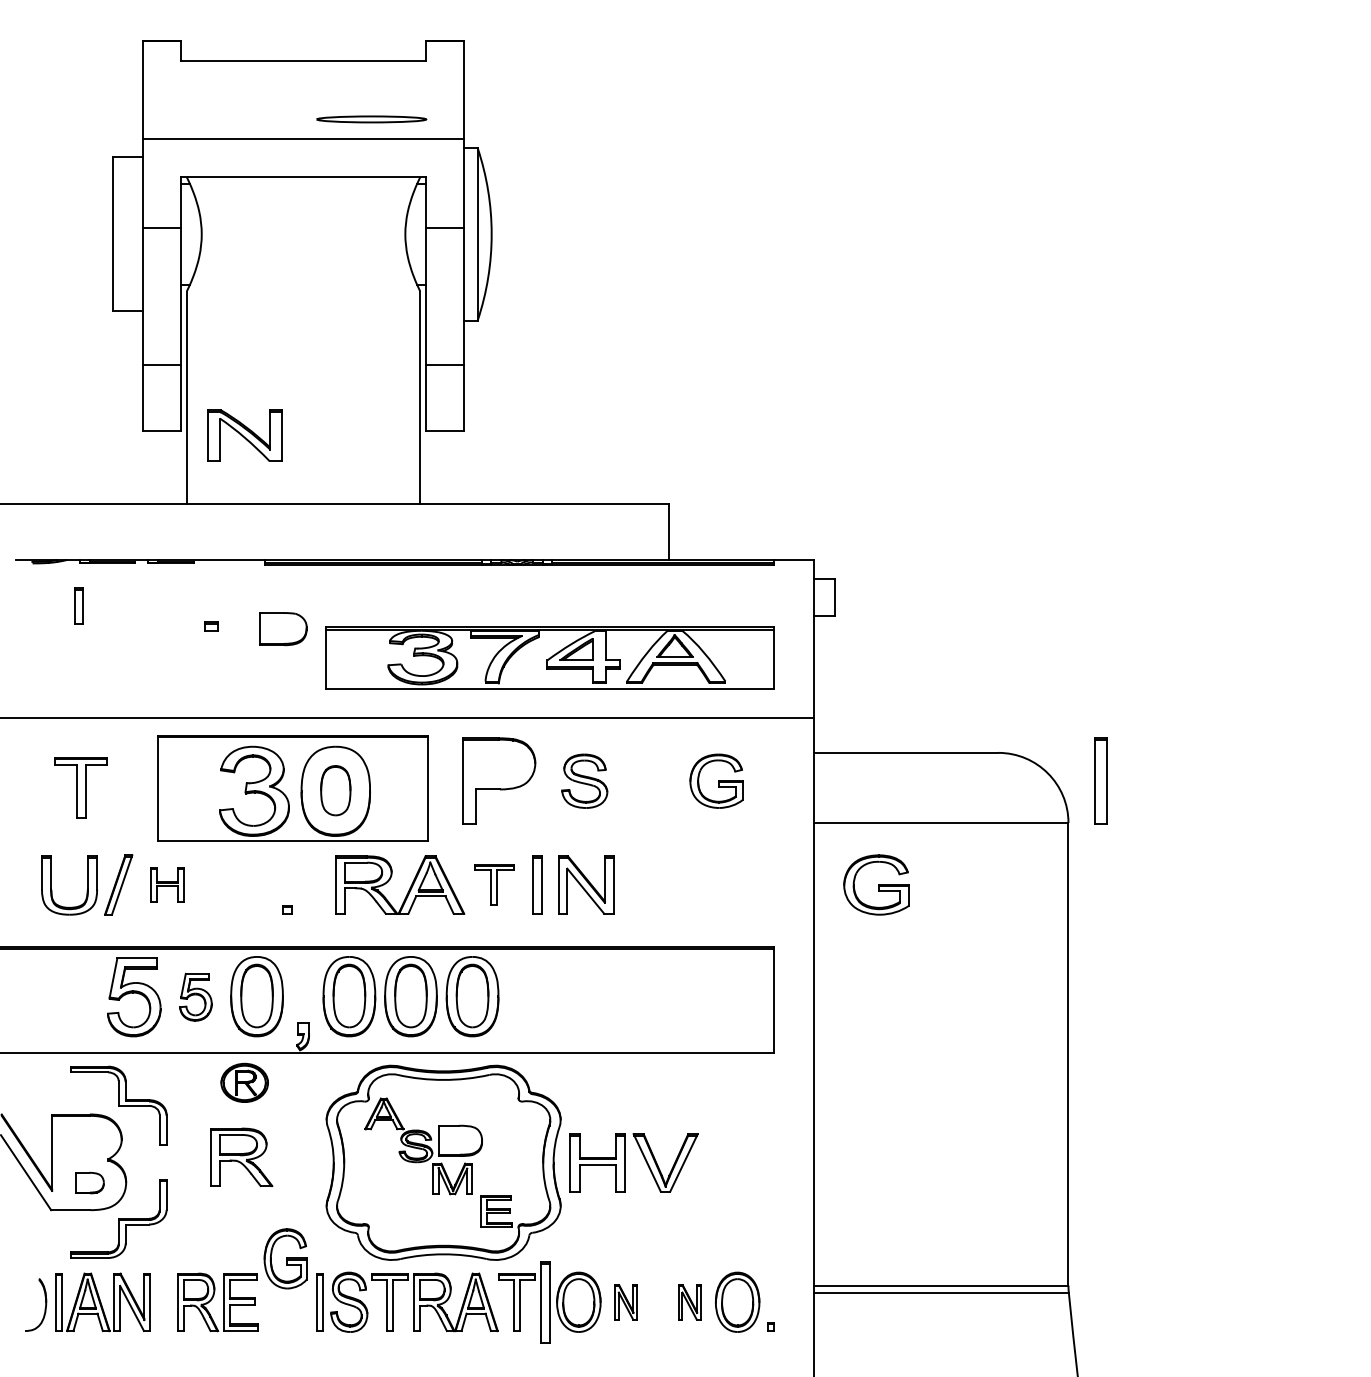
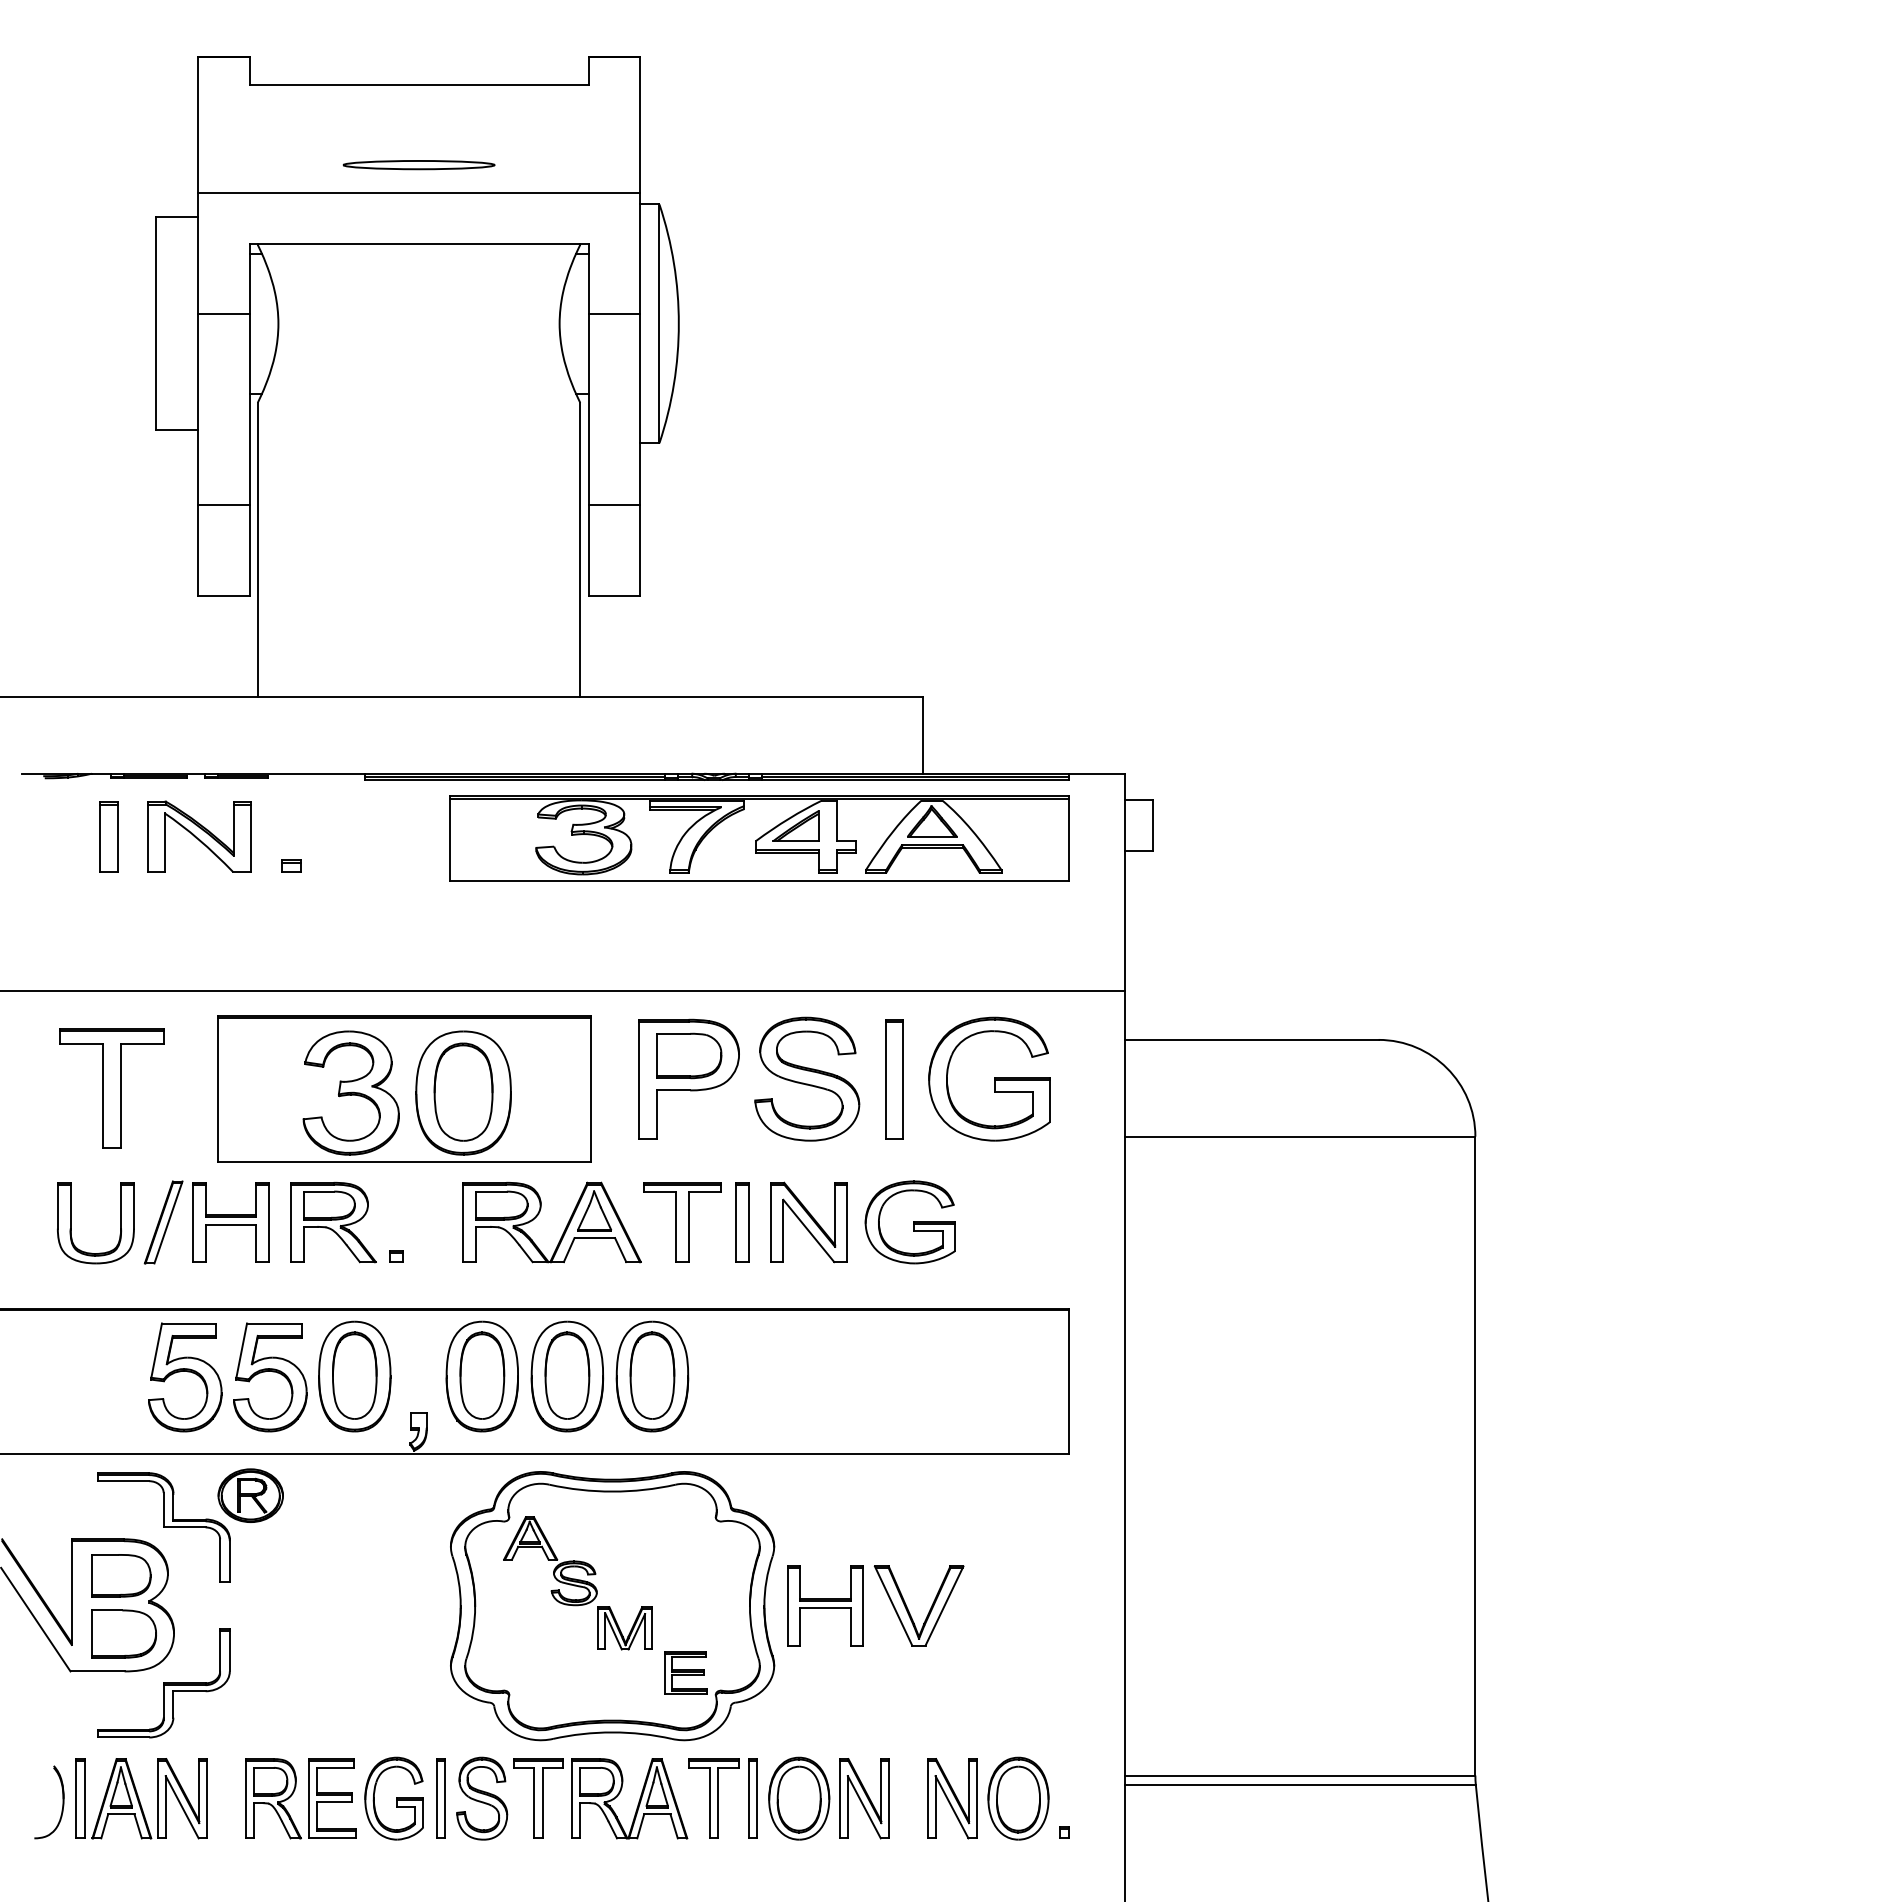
part: (371, 119) -> (418, 165), moved
part: (245, 435) -> (199, 836), moved
part: (78, 605) -> (108, 836), size x1.43
part: (283, 628) -> (689, 1055), moved
part: (550, 658) -> (759, 838), moved
part: (584, 780) -> (807, 1078), size x1.67
part: (716, 780) -> (989, 1078), size x1.67
part: (1101, 781) -> (894, 1079), moved
part: (80, 788) -> (111, 1088), size x1.43
part: (335, 790) -> (463, 1091), size x1.43
part: (167, 885) -> (230, 1222), size x1.67
part: (494, 885) -> (682, 1222), size x1.43
part: (875, 885) -> (909, 1222), moved
part: (196, 997) -> (270, 1377), size x1.67
part: (244, 1082) -> (250, 1495), moved
part: (461, 1140) -> (121, 1575), moved
part: (241, 1157) -> (333, 1222), moved
part: (89, 1182) -> (123, 1633), size x1.67
part: (285, 1258) -> (393, 1798), moved
part: (545, 1302) -> (752, 1798), size x0.71
part: (626, 1302) -> (864, 1798), size x1.67
part: (689, 1302) -> (952, 1798), size x1.67

